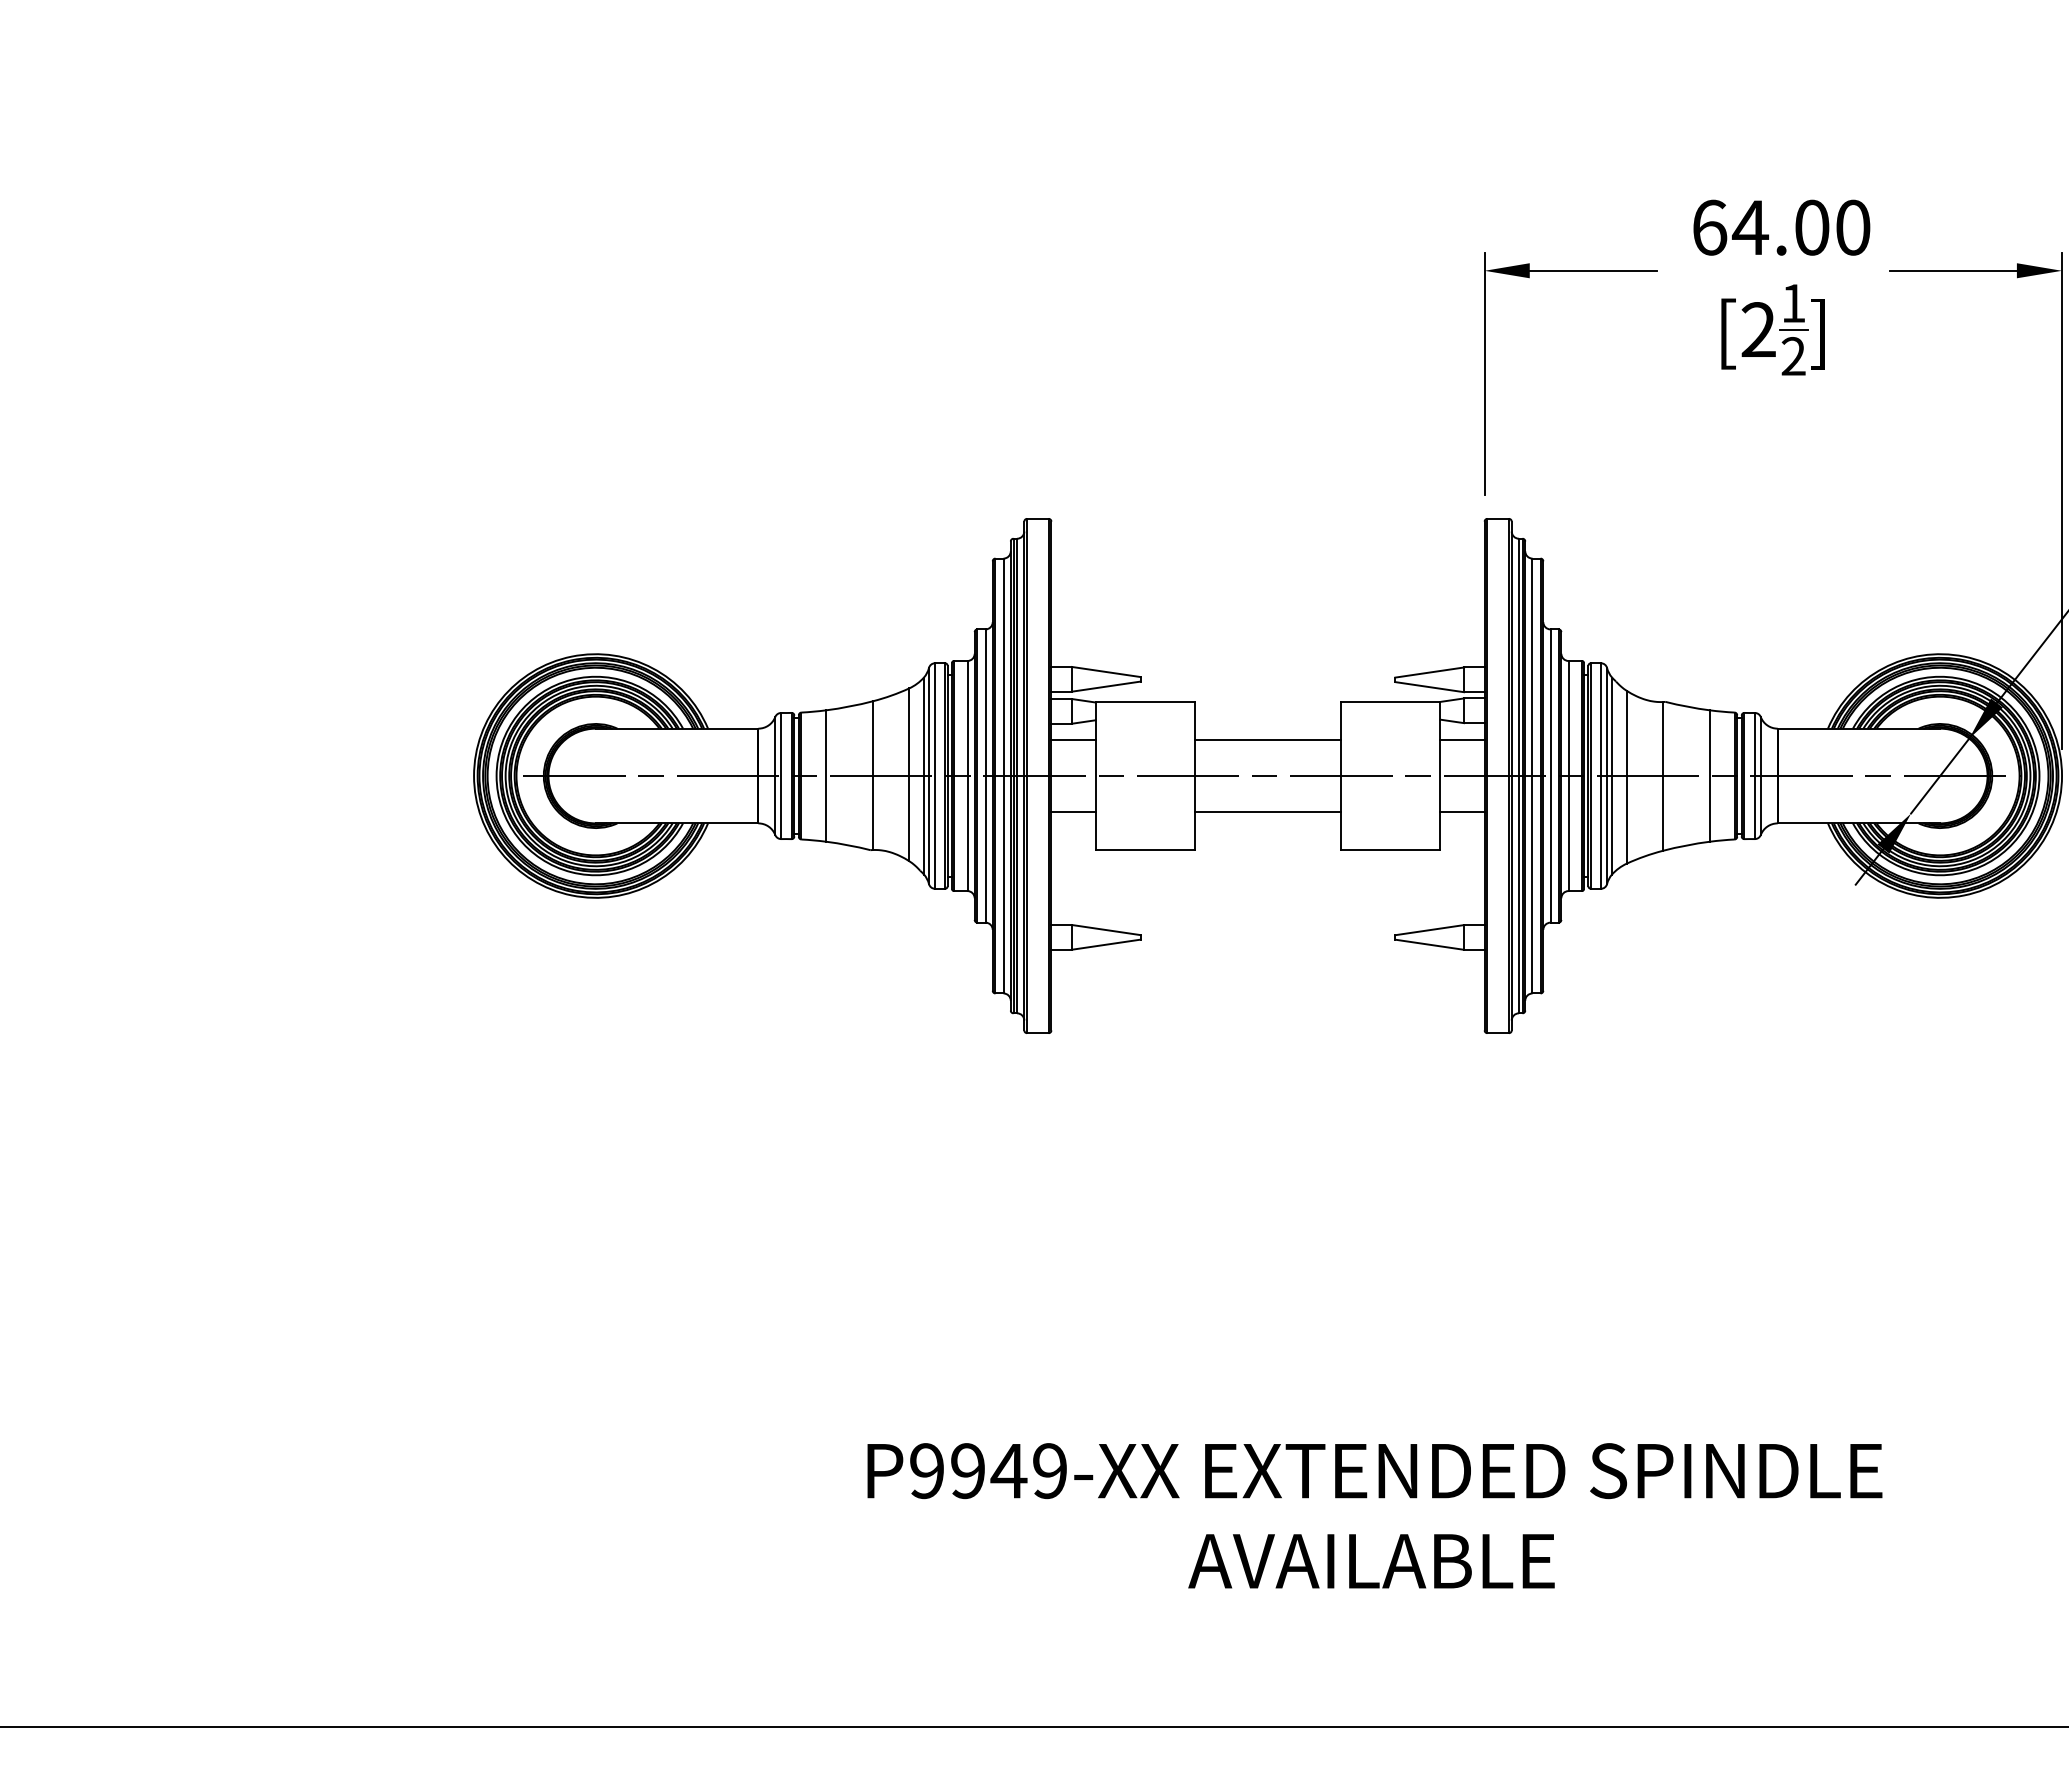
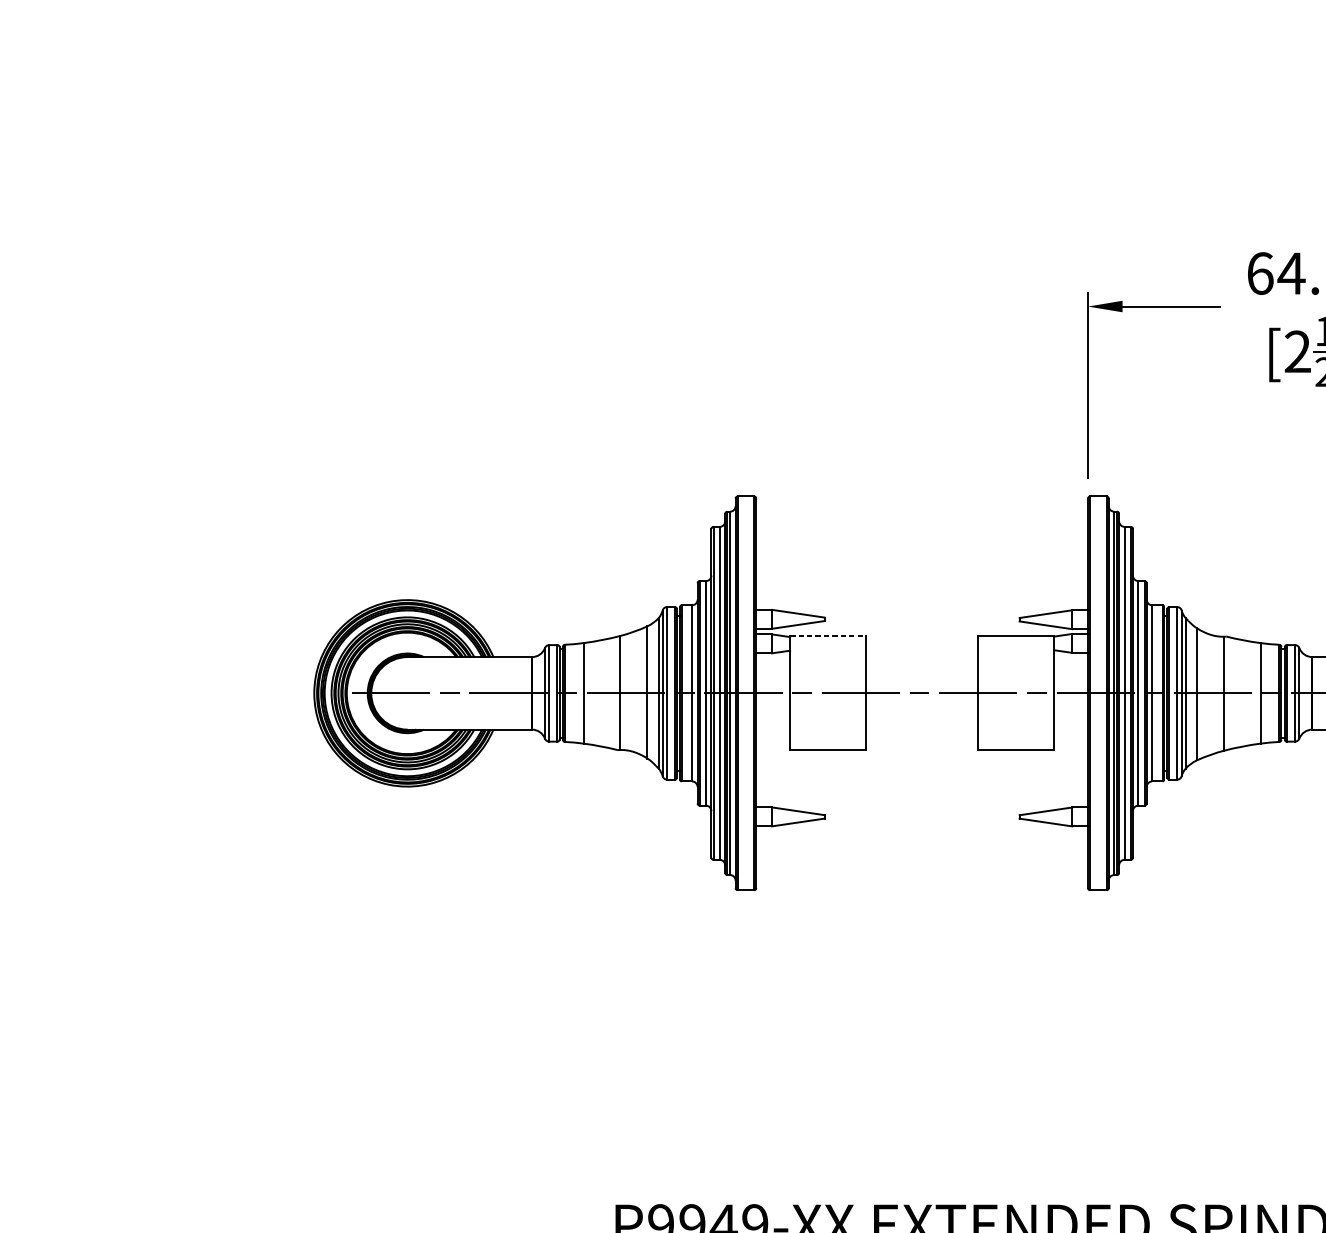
line: (1145, 701) -> (828, 636), solid -> dashed
line: (1073, 739) -> (773, 665), removed
line: (1267, 739) -> (921, 665), removed
line: (1462, 739) -> (1071, 665), removed
line: (1073, 812) -> (773, 721), removed
line: (1267, 812) -> (921, 721), removed
line: (1462, 812) -> (1071, 721), removed

